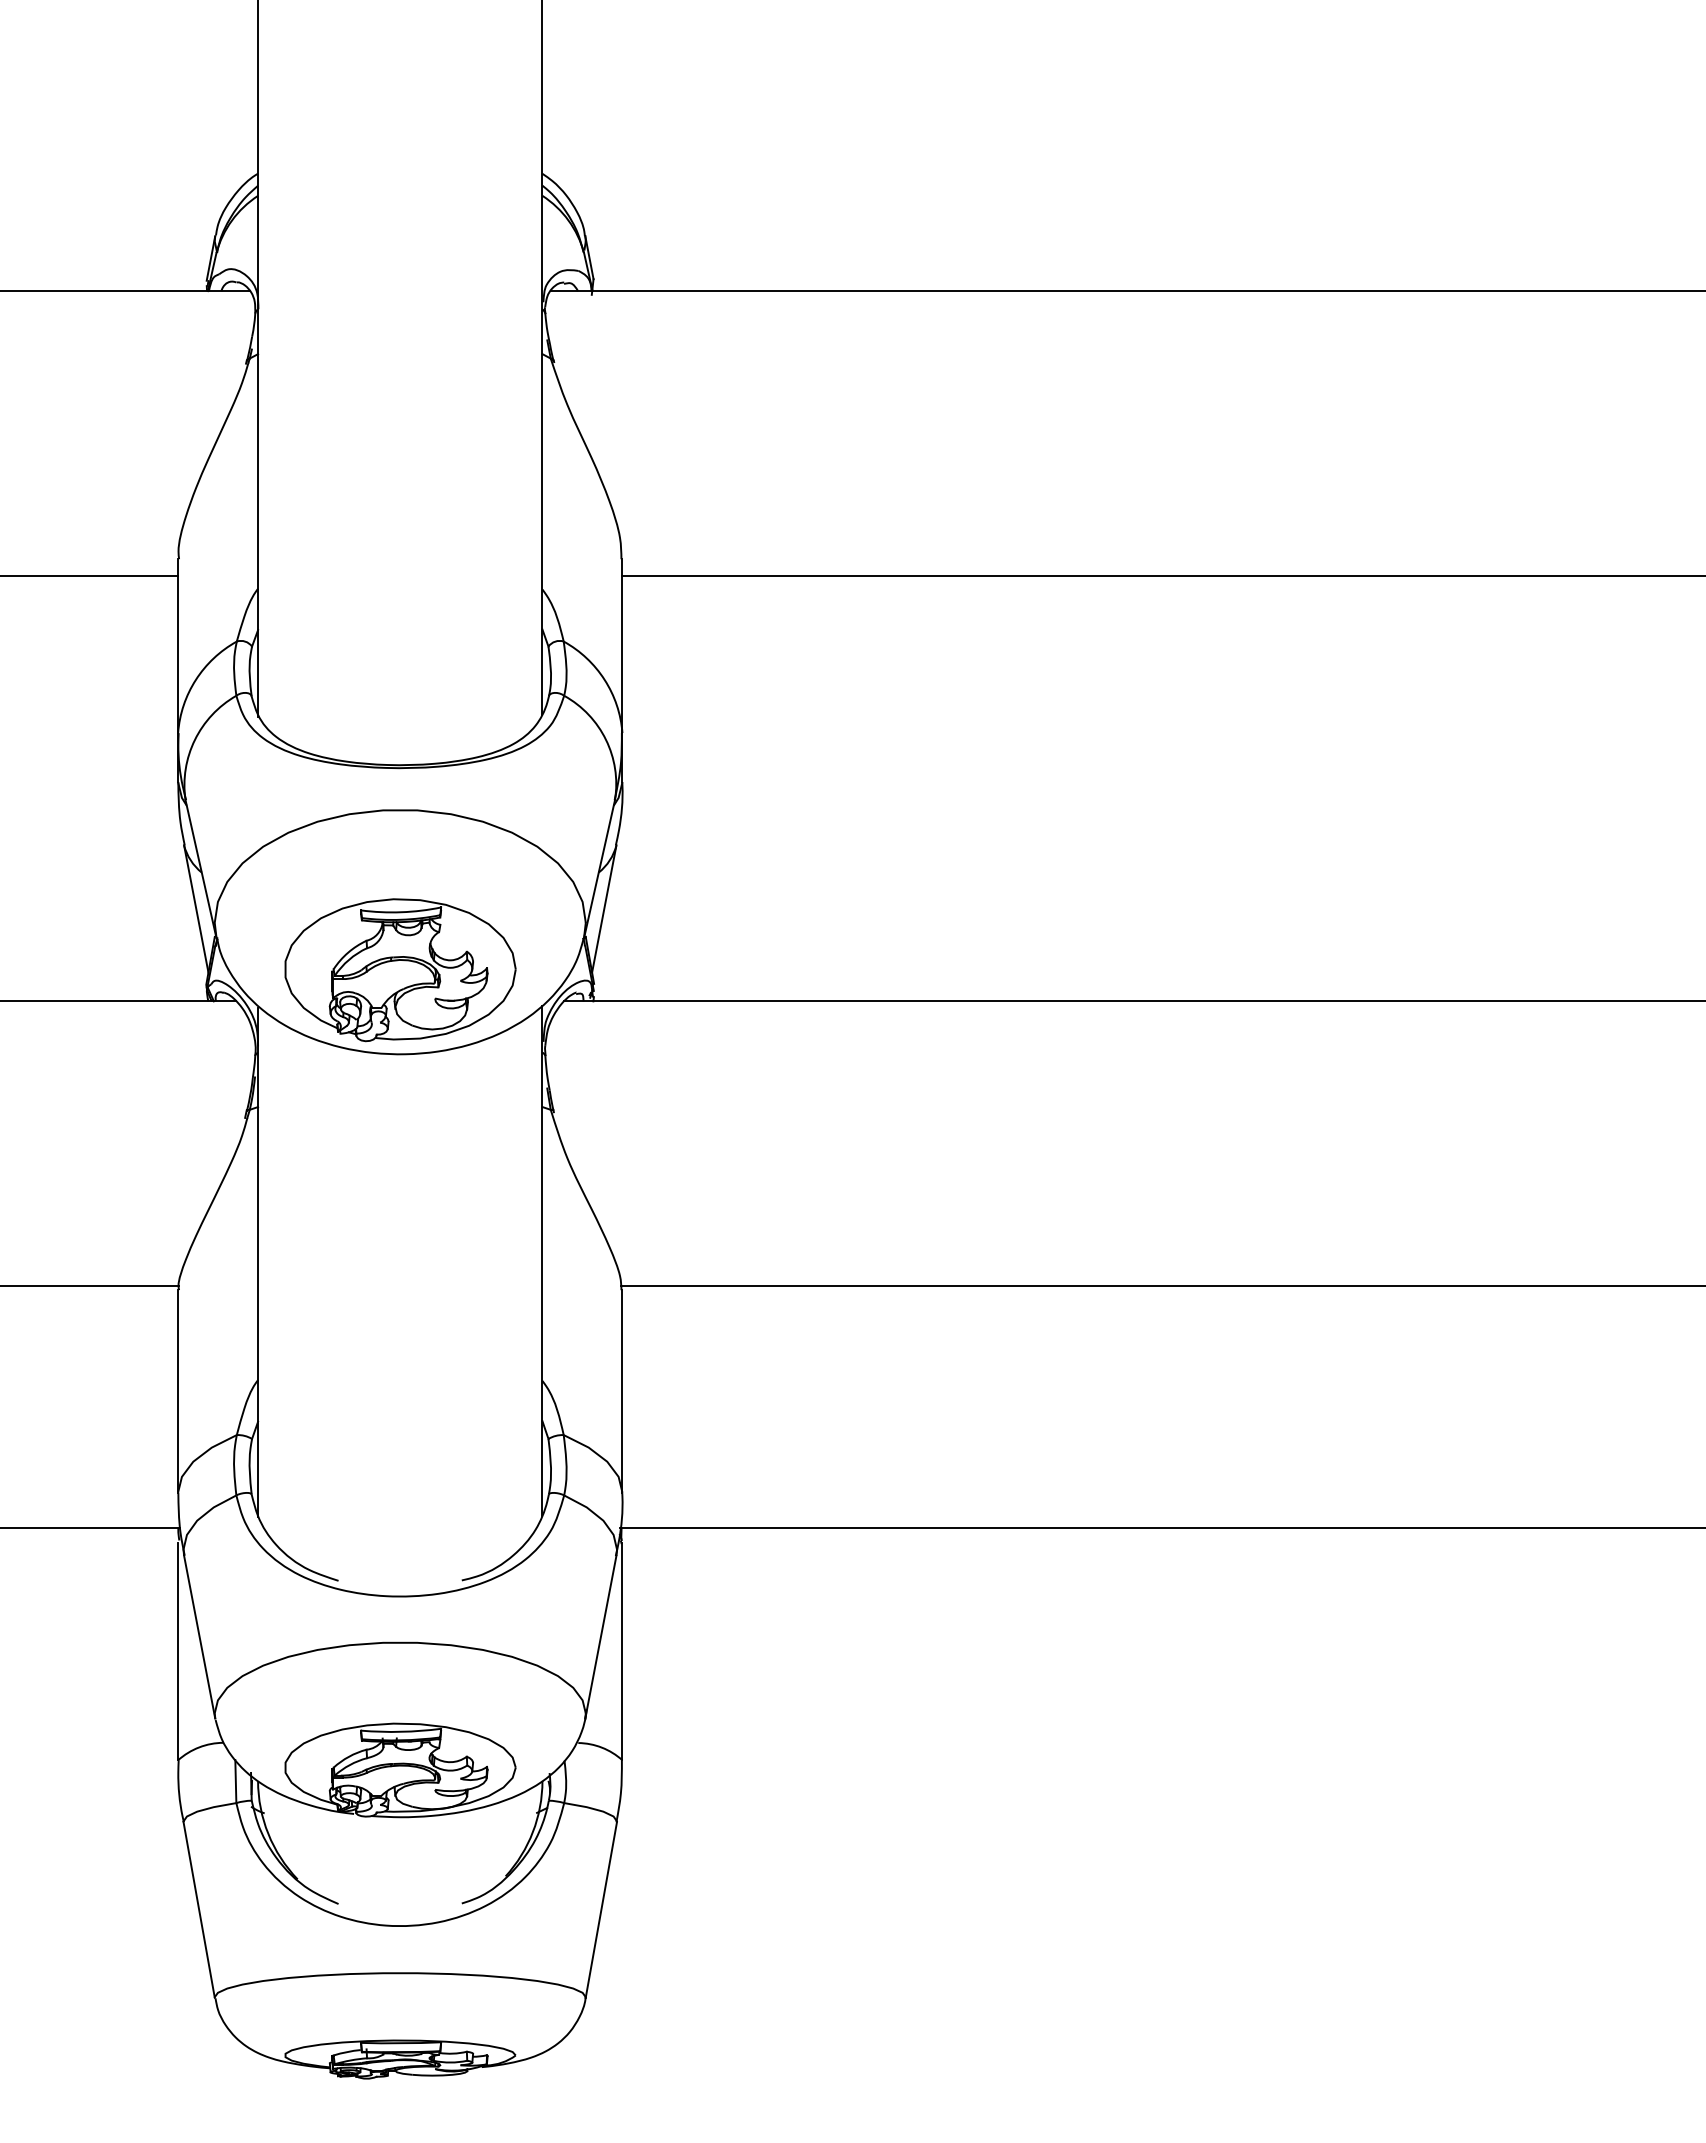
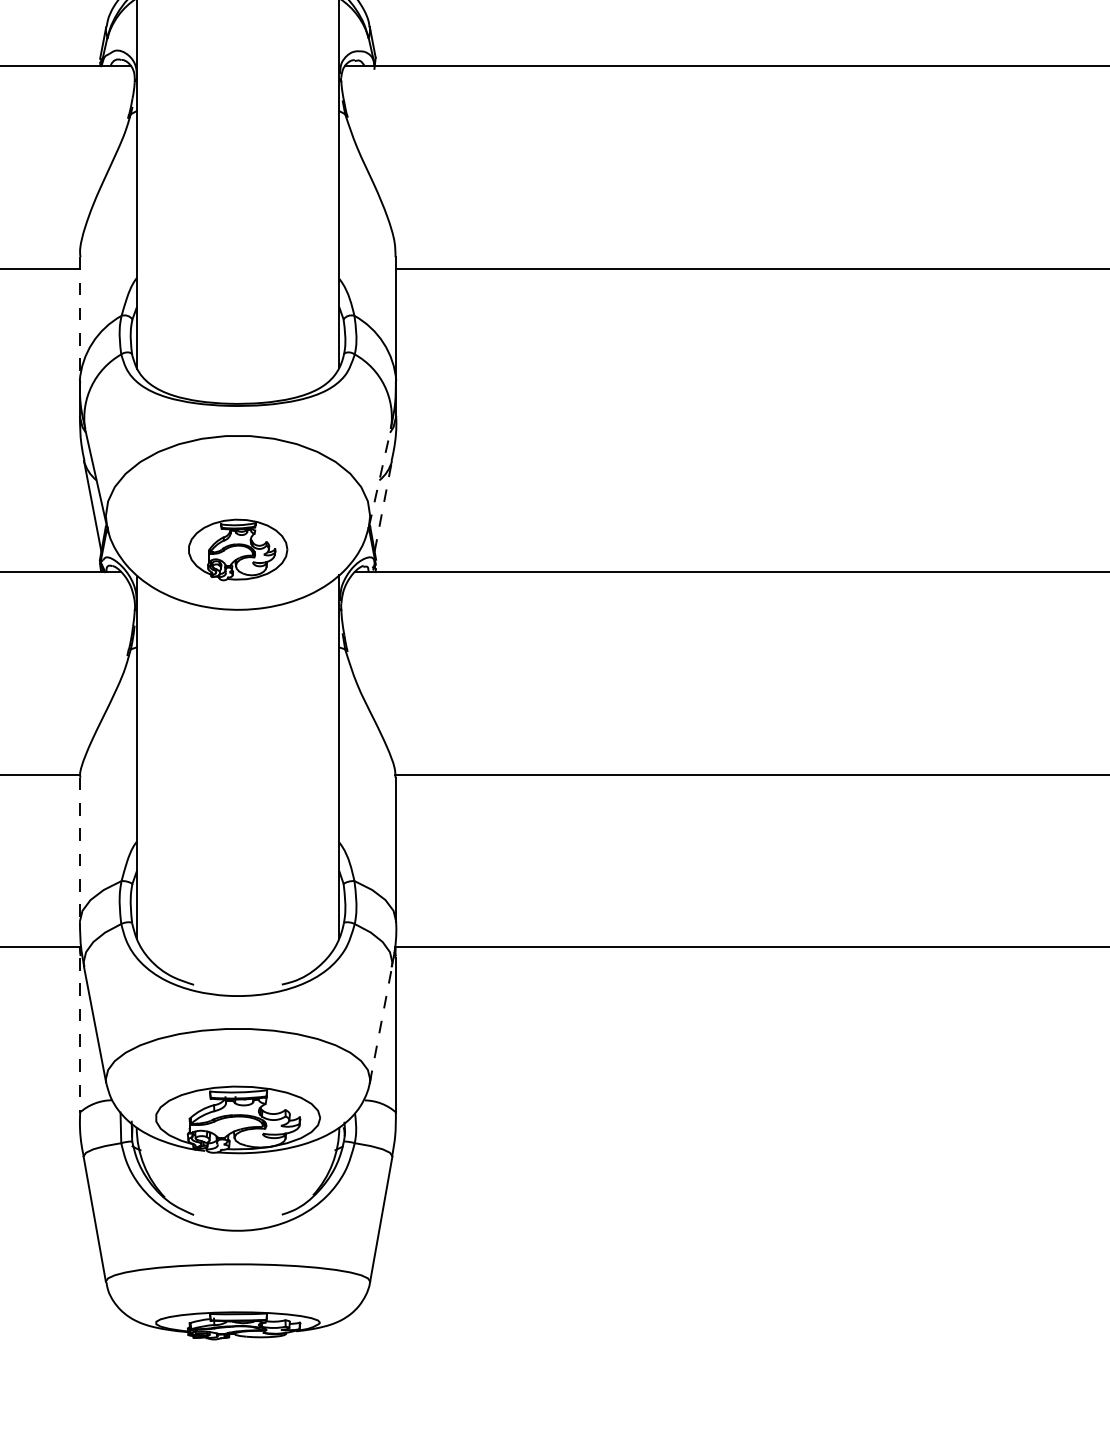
line: (178, 646) -> (80, 319), solid -> dashed
line: (599, 868) -> (379, 477), solid -> dashed
line: (604, 908) -> (383, 505), solid -> dashed
part: (400, 970) -> (238, 550), size x0.6
line: (178, 1391) -> (80, 850), solid -> dashed
line: (600, 1637) -> (380, 1025), solid -> dashed
line: (178, 1651) -> (80, 1035), solid -> dashed

